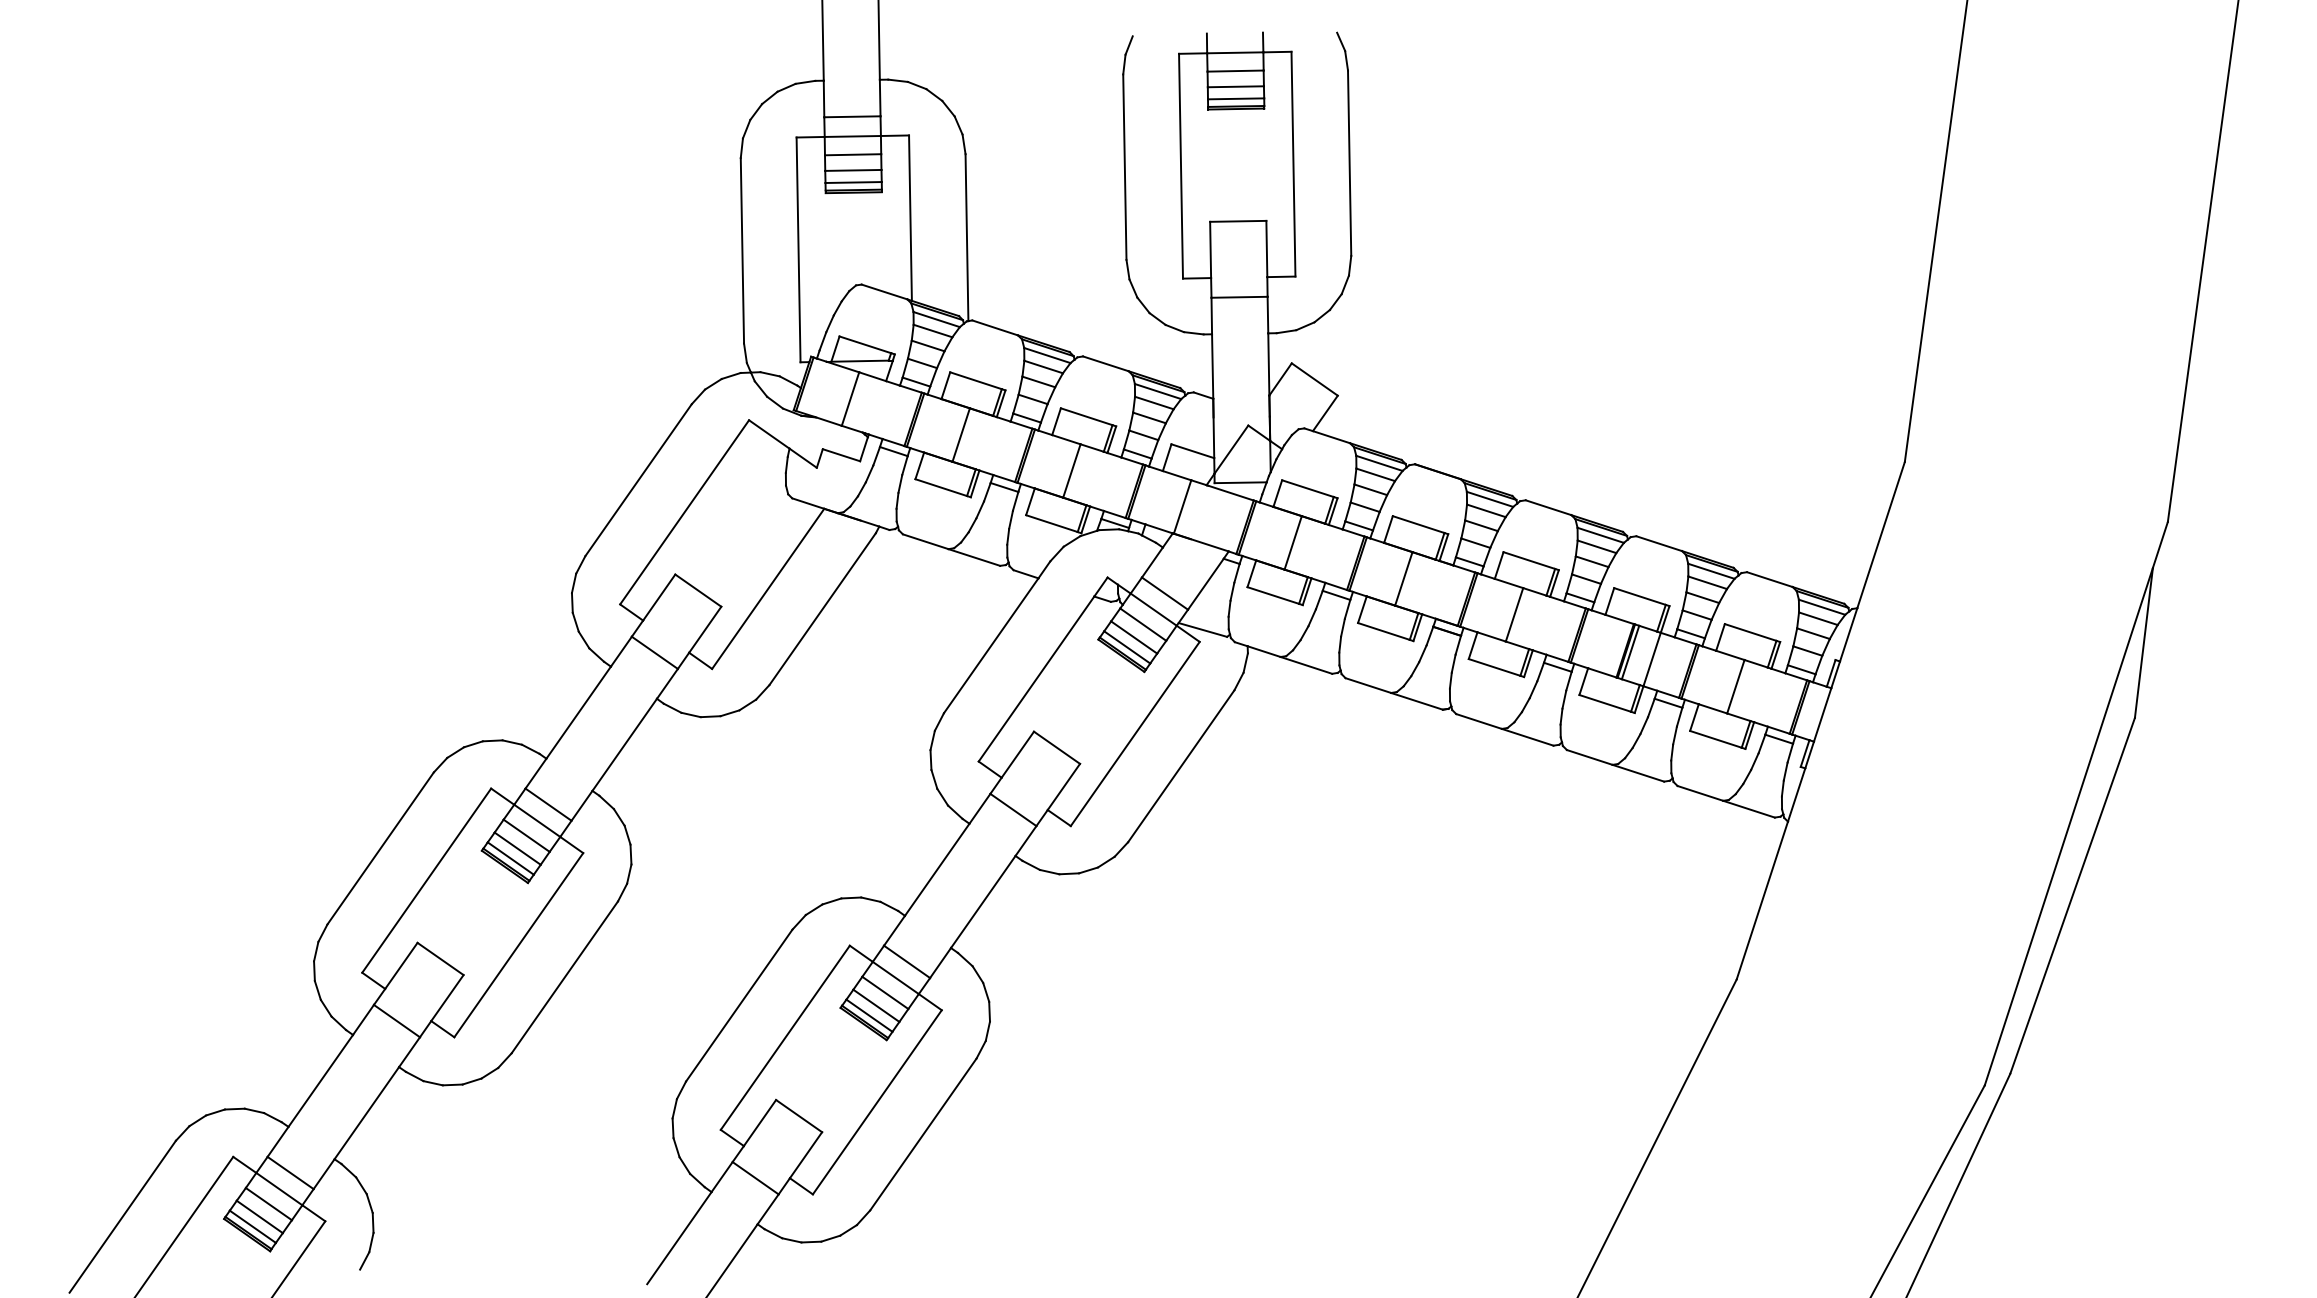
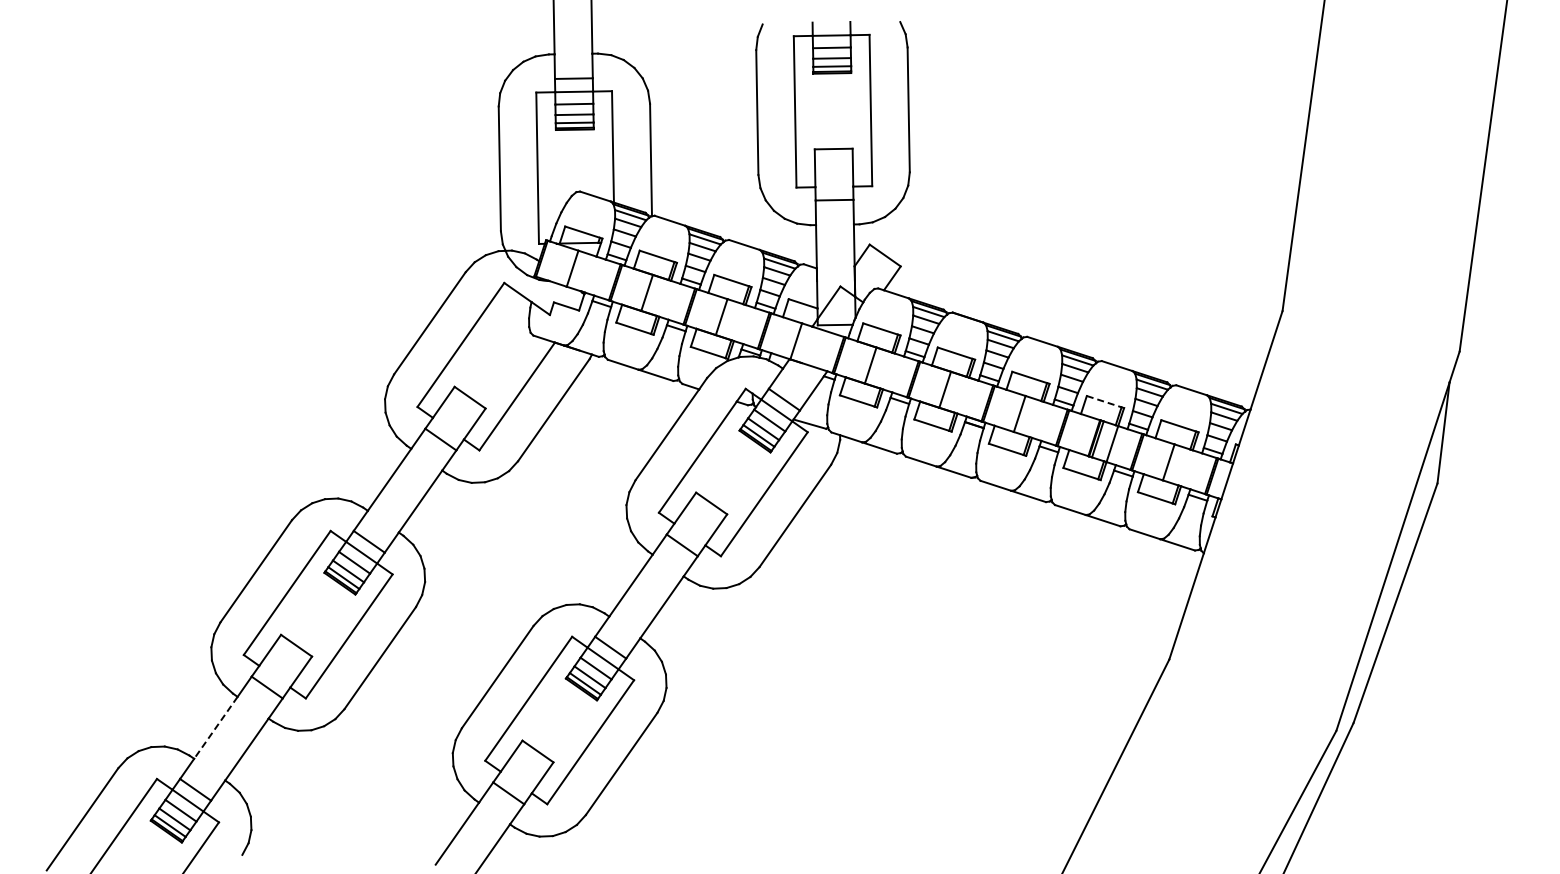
line: (1640, 596) -> (1104, 401), solid -> dashed
line: (320, 1080) -> (215, 727), solid -> dashed

